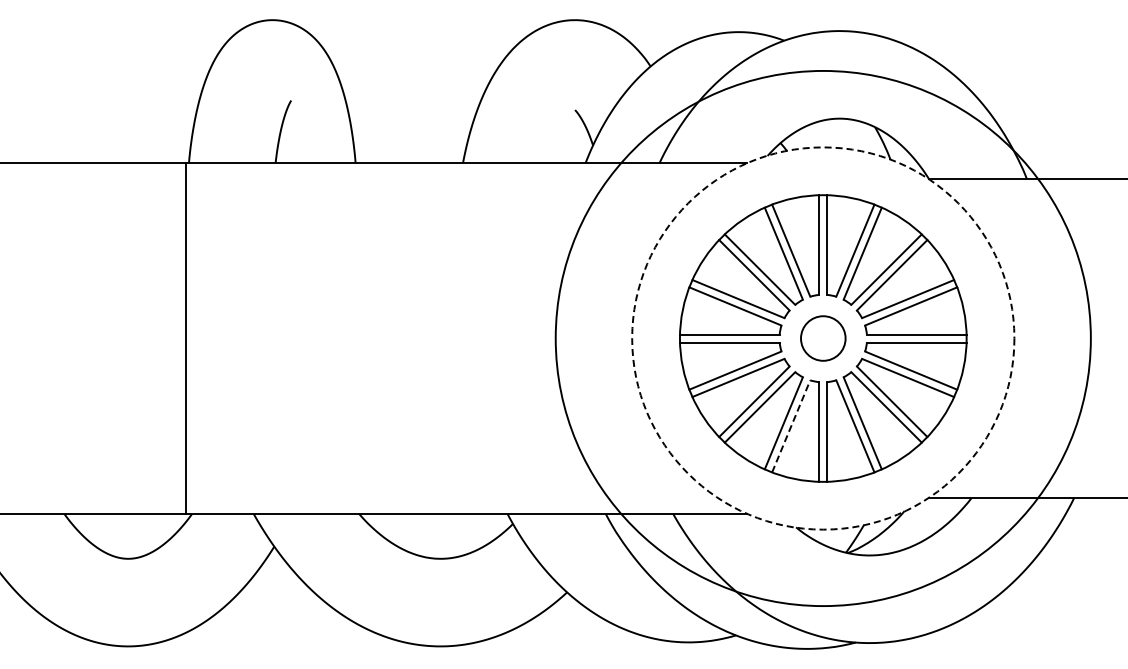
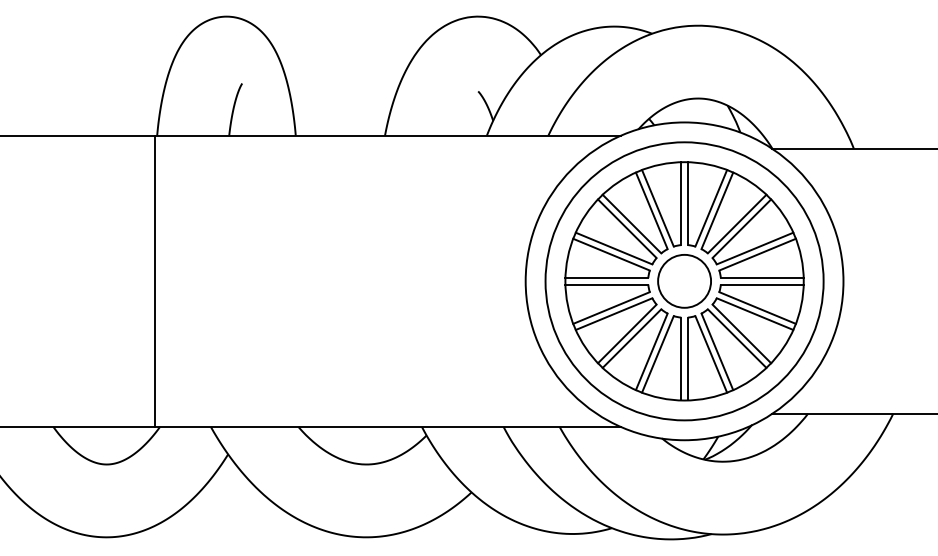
circle: (823, 338) -> (684, 281), dashed -> solid
circle: (823, 338) -> (684, 281), size x0.62
circle: (823, 338) -> (684, 281), size x1.43
line: (791, 426) -> (658, 354), dashed -> solid

